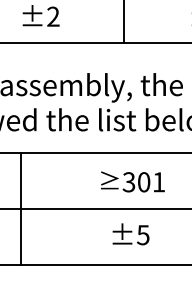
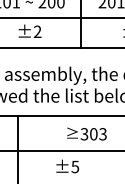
text: (158, 182) -> (102, 134), 301 -> 303
text: (130, 234) -> (67, 166), moved

